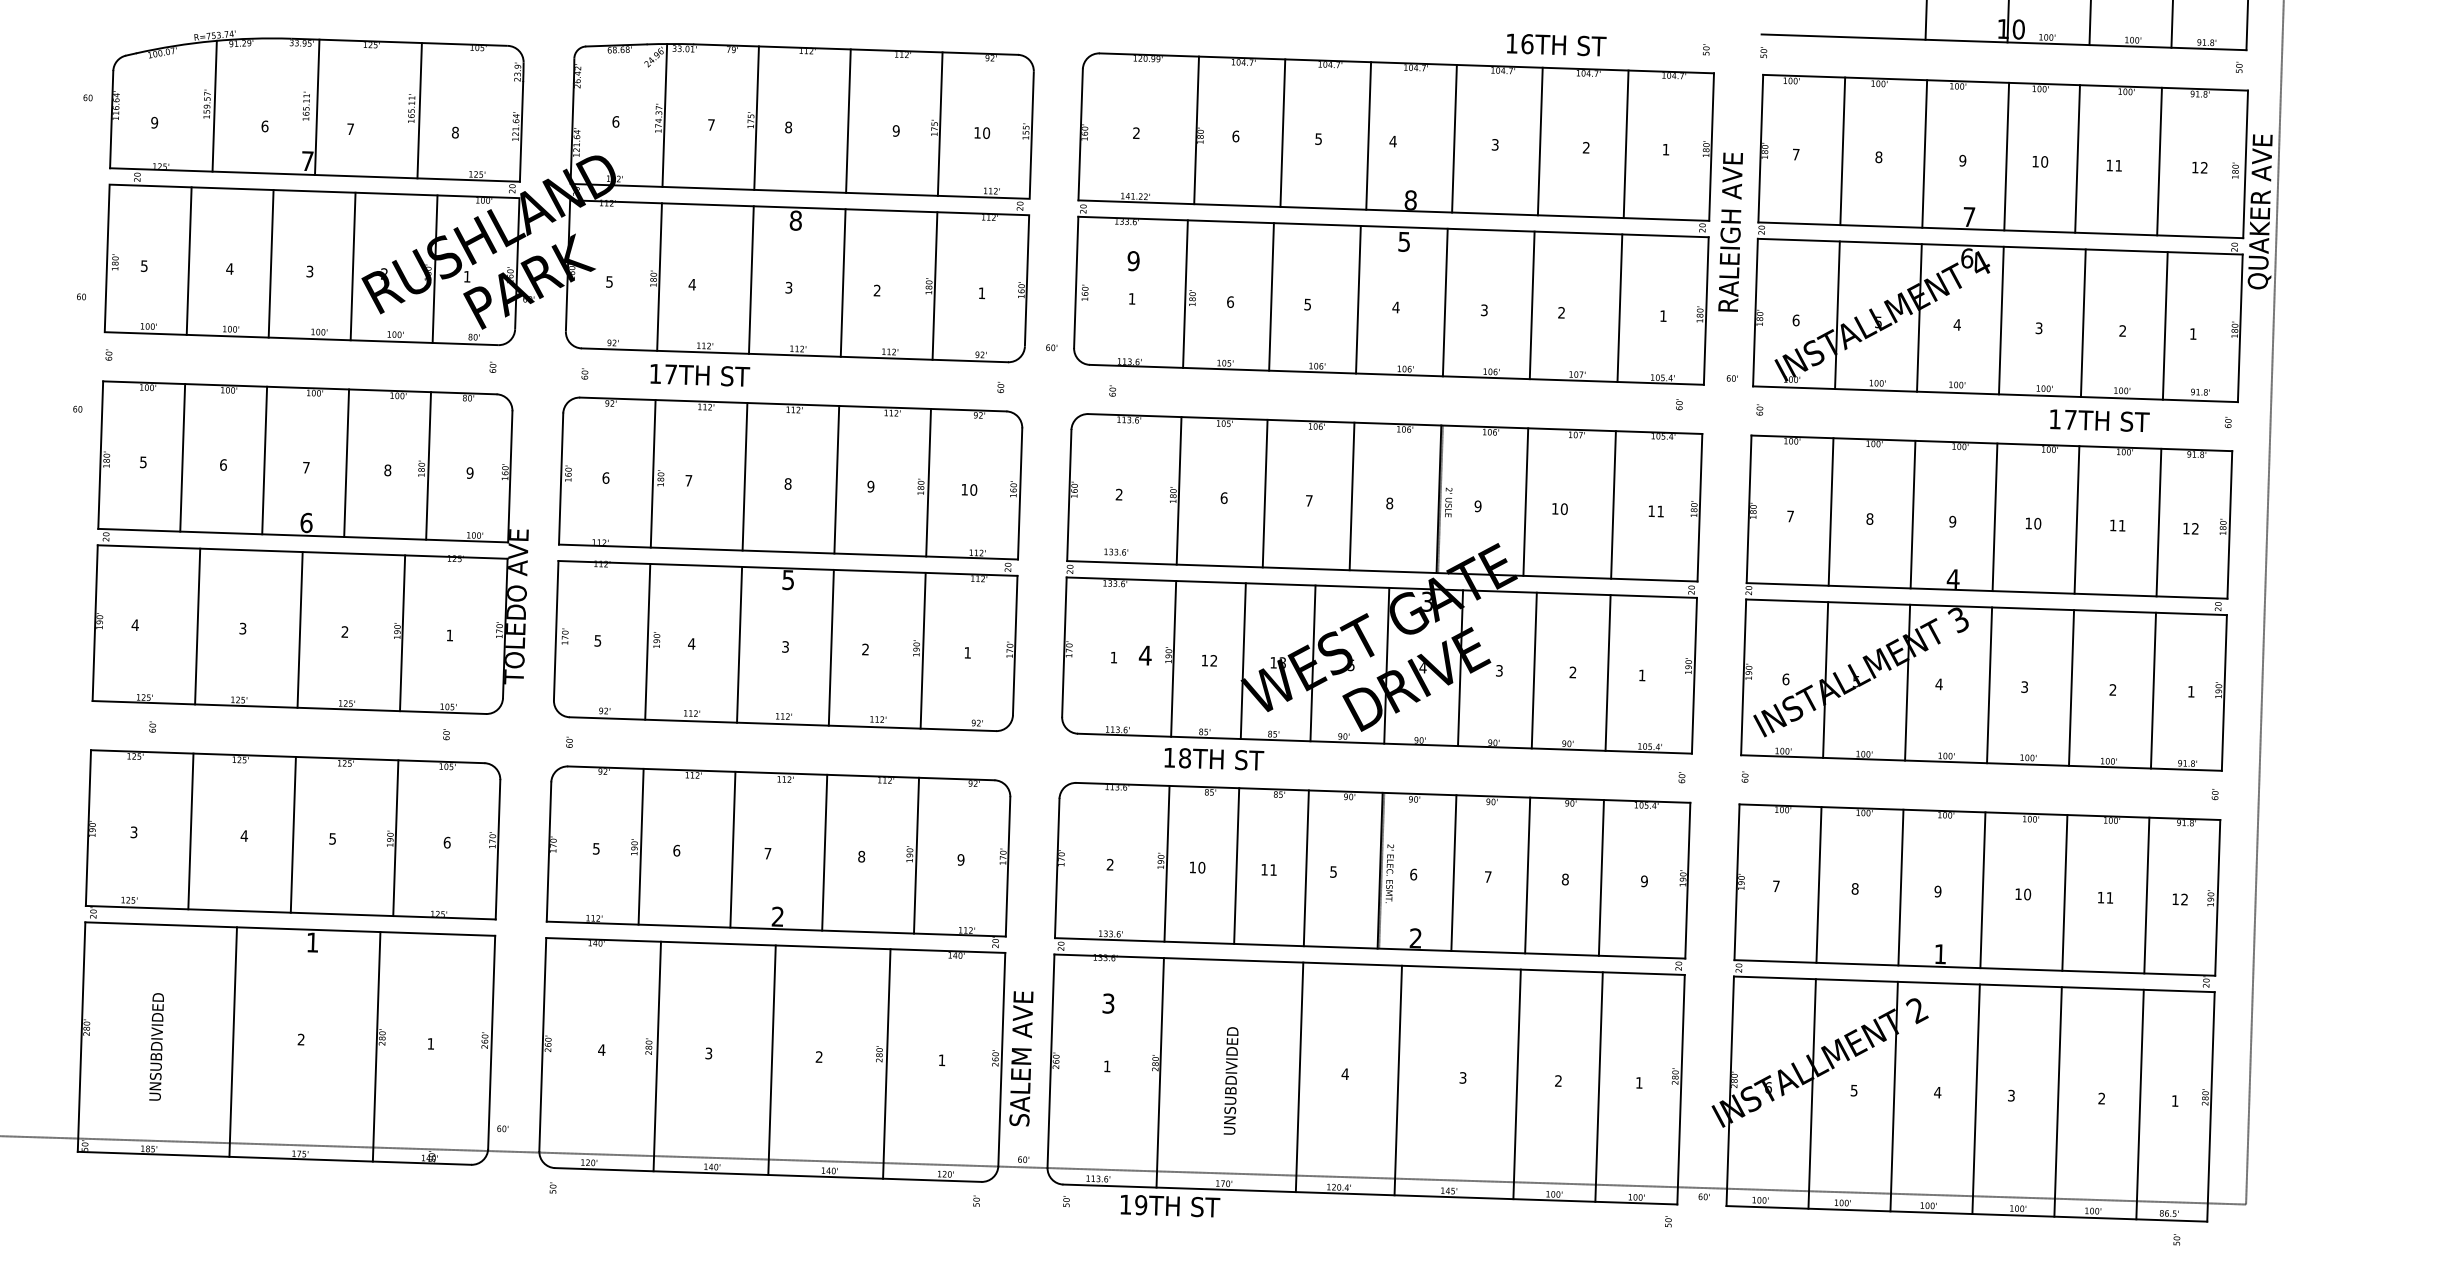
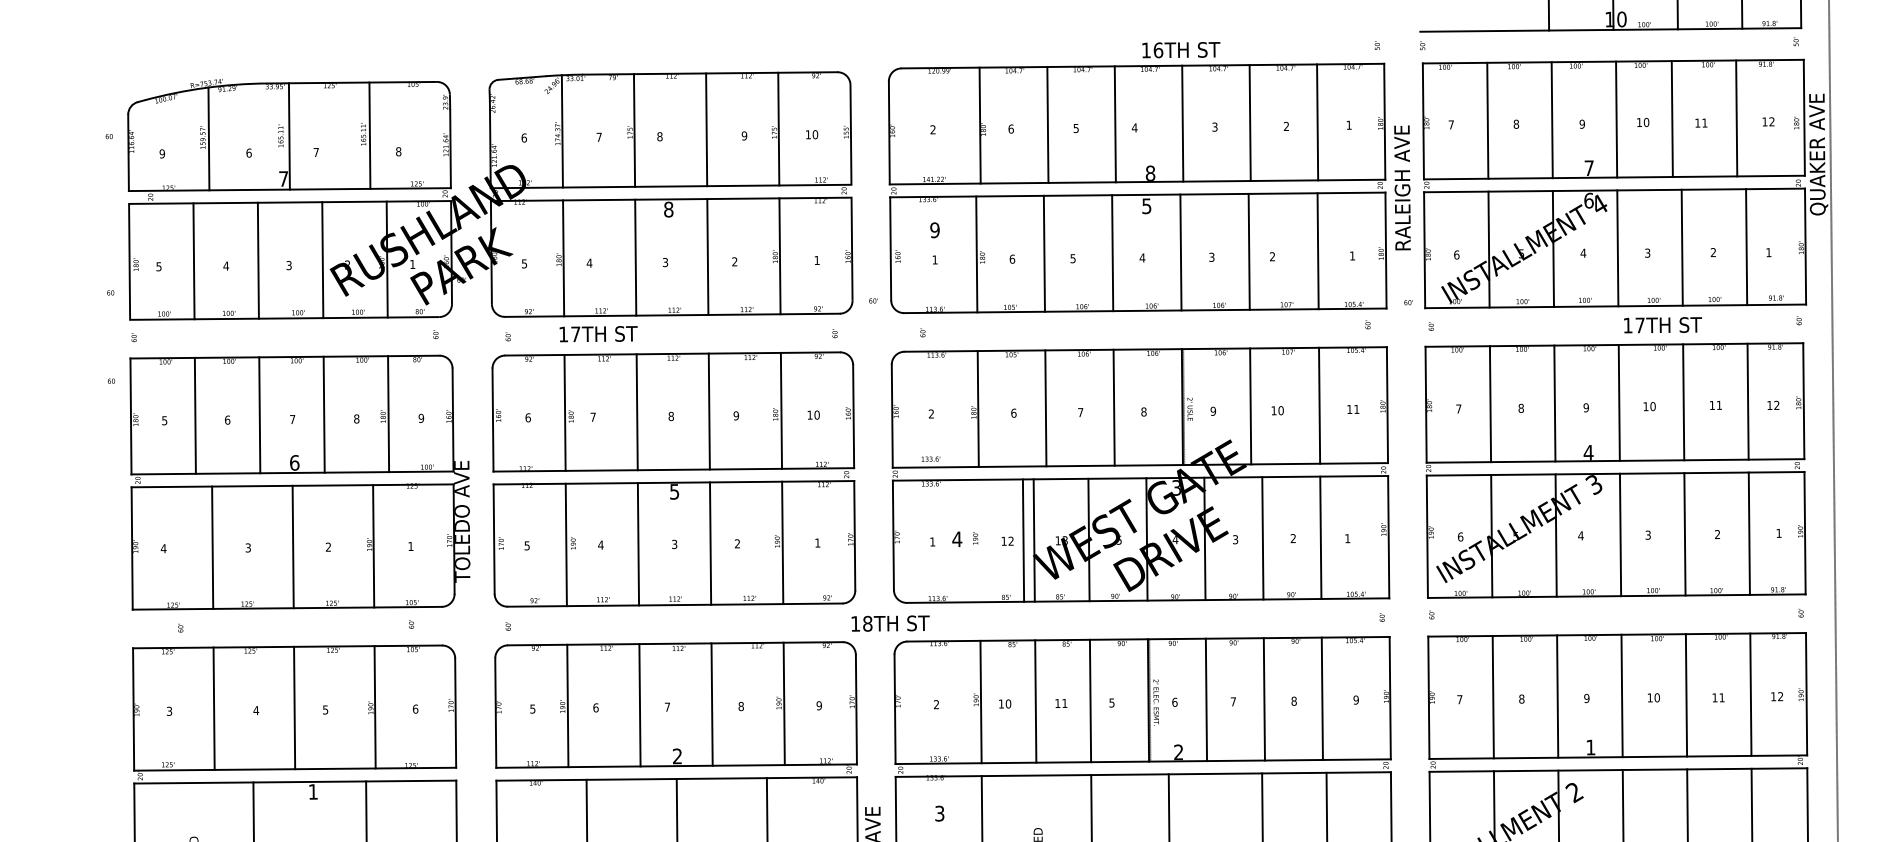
text: (1556, 44) -> (1181, 49), moved
text: (2099, 420) -> (1662, 325), moved
line: (1173, 658) -> (1023, 540), moved
text: (1214, 759) -> (890, 623), moved

